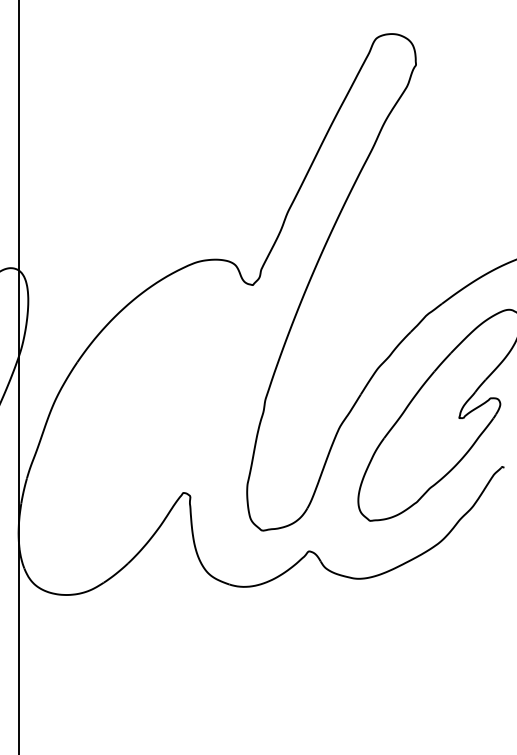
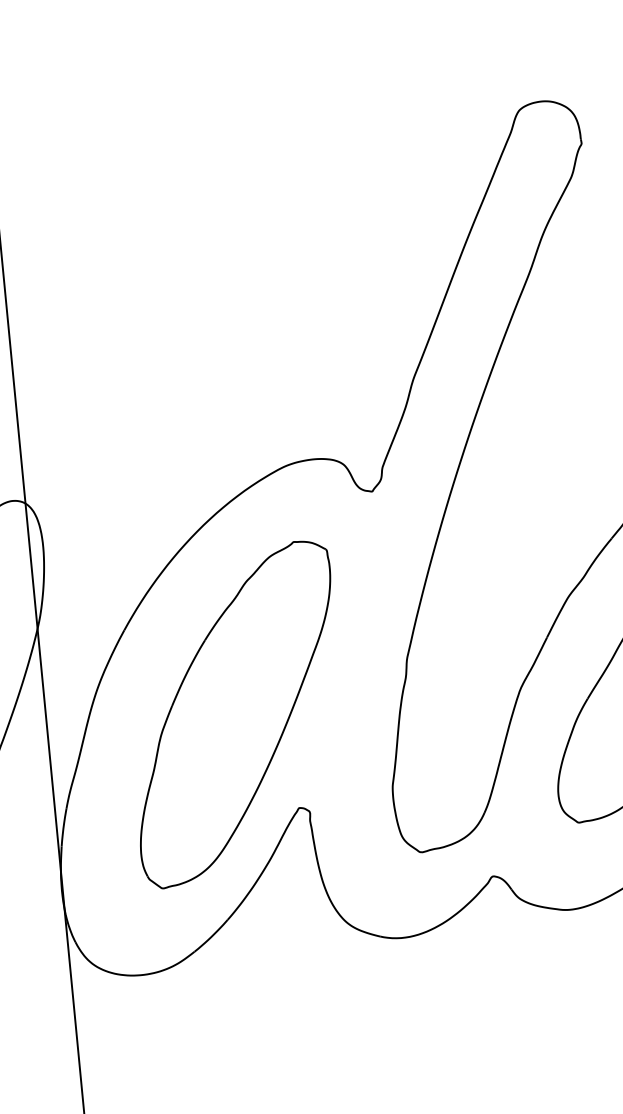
part: (146, 426) -> (235, 715), added

